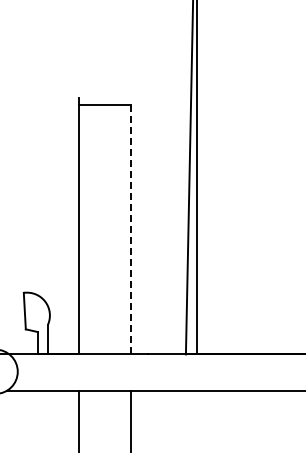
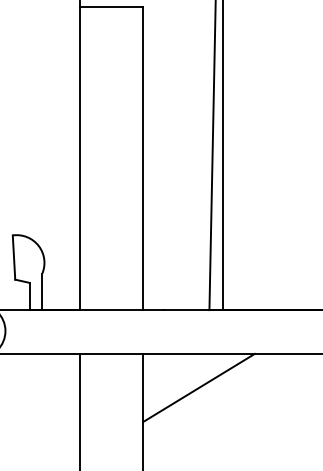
line: (131, 229) -> (143, 158), dashed -> solid
line: (177, 418) -> (199, 387), added

